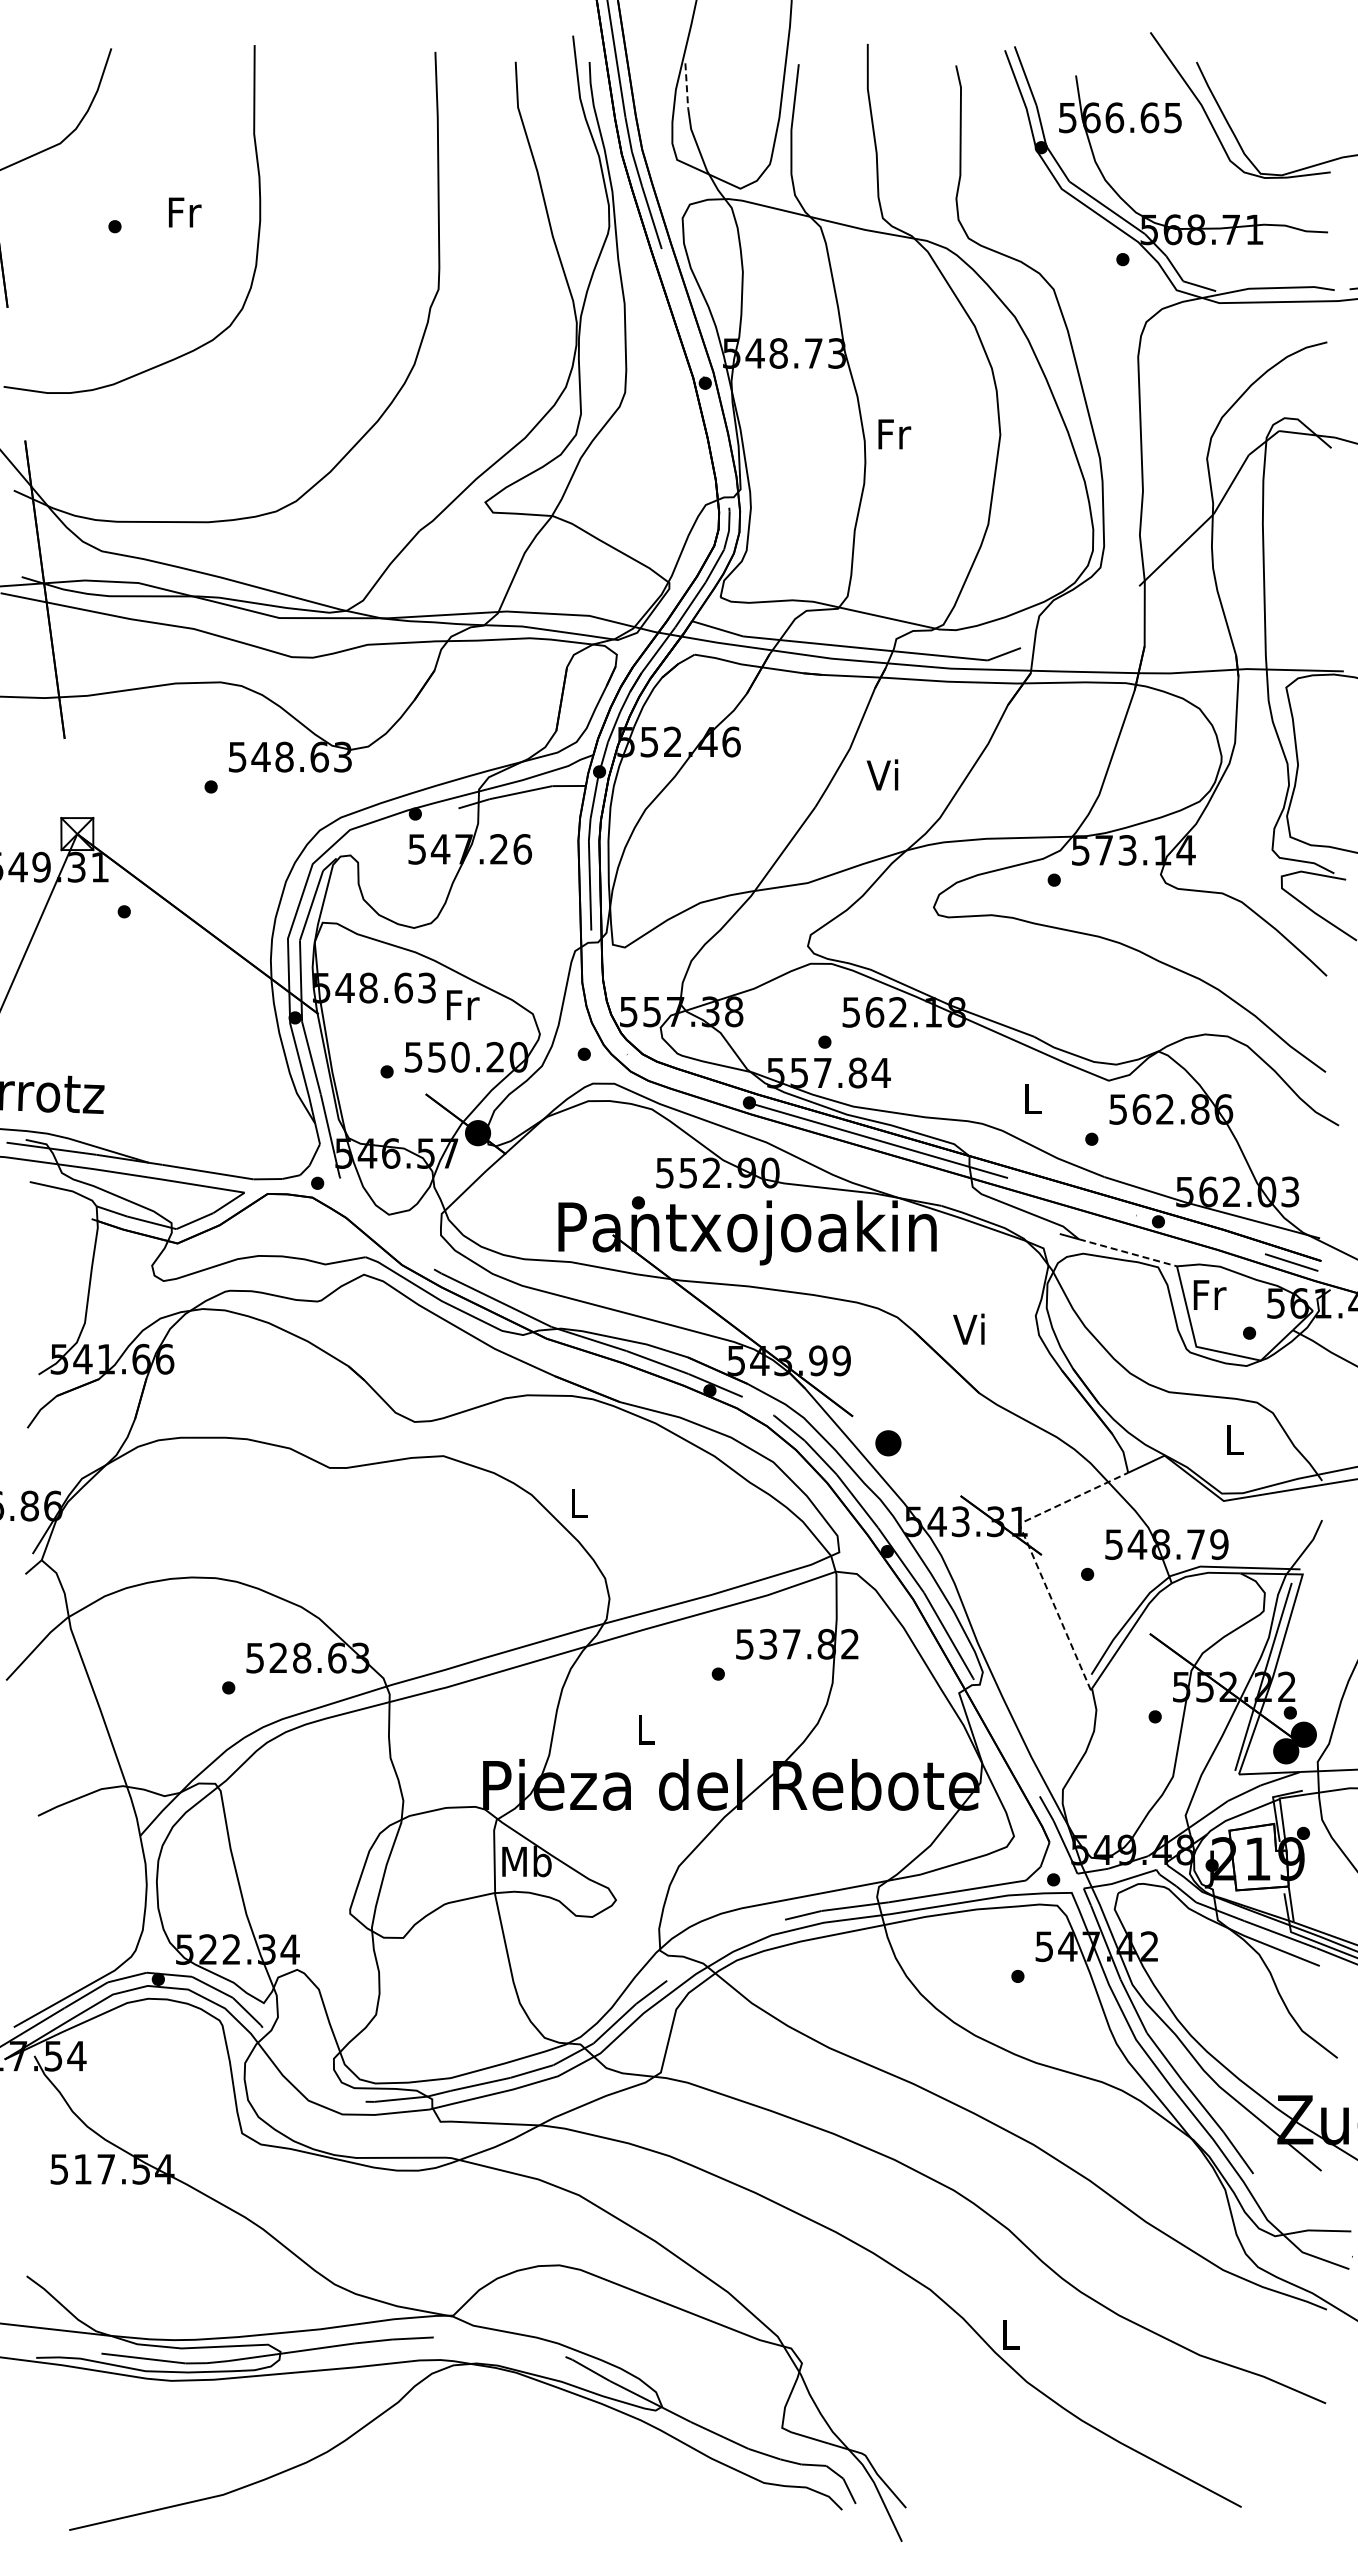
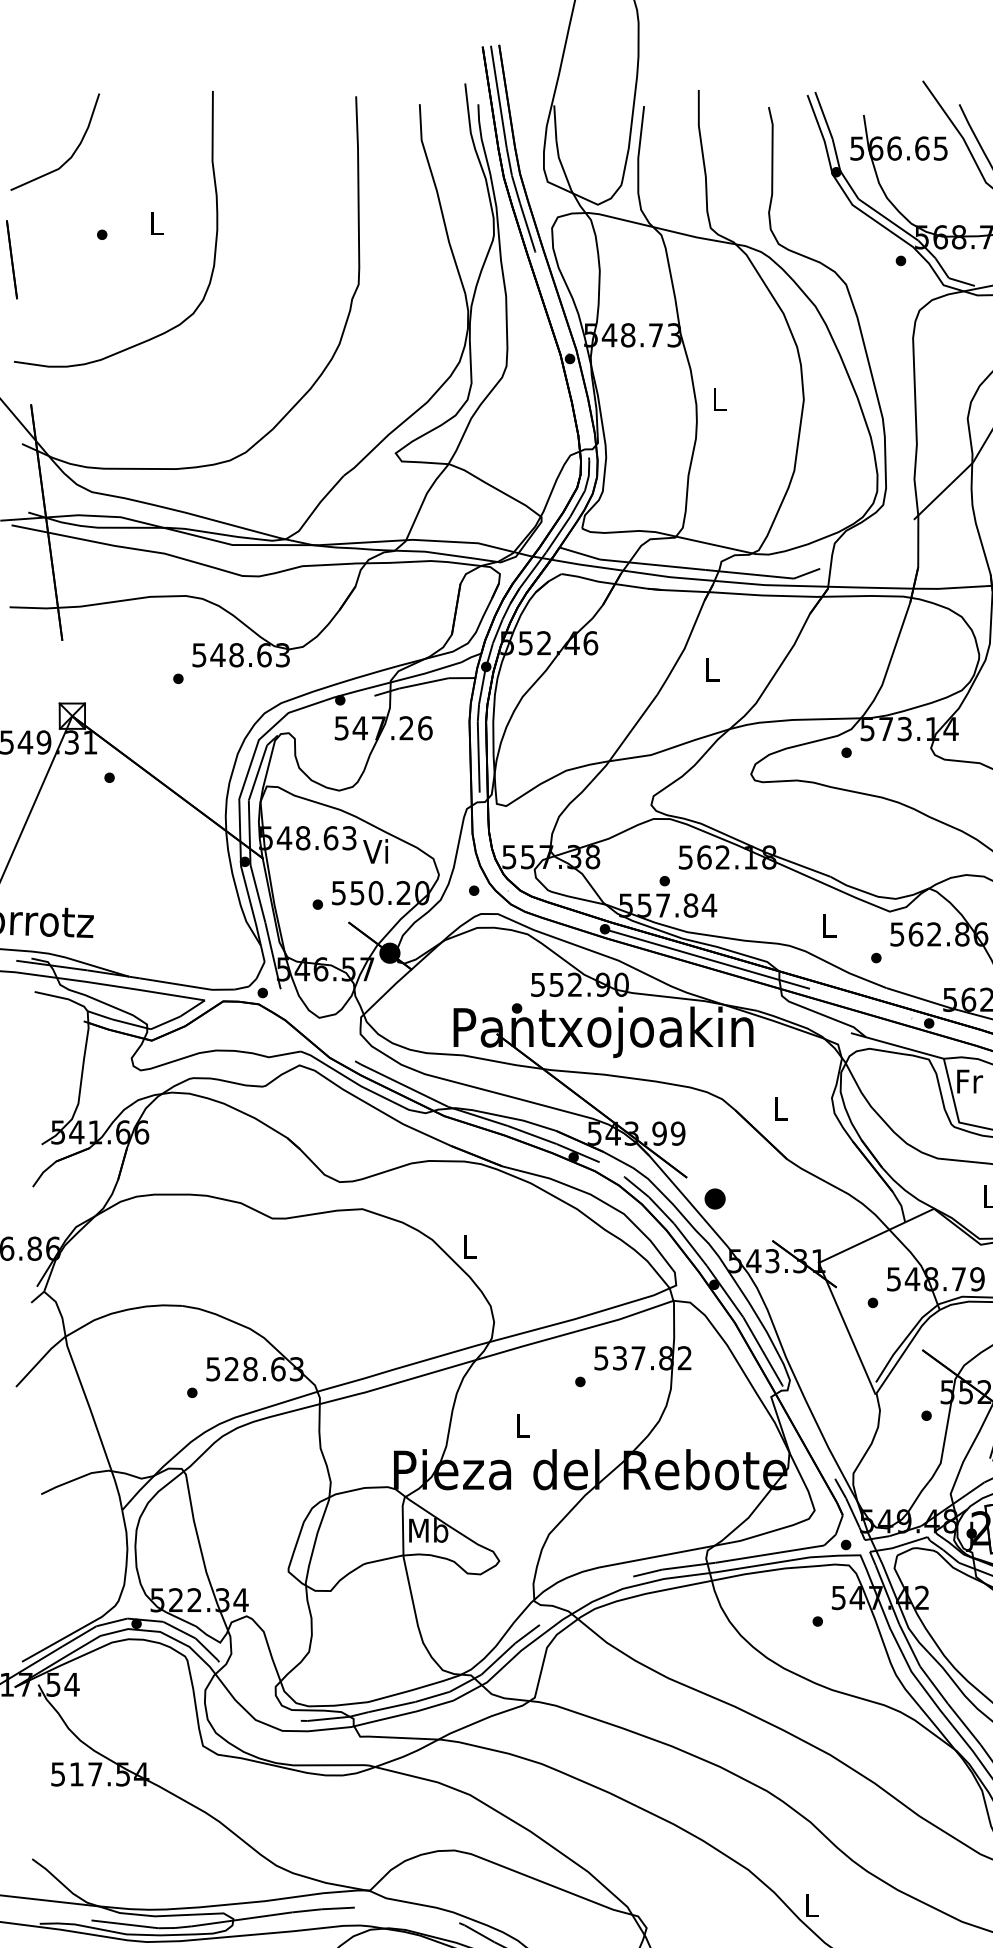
line: (686, 86) -> (555, 123), dashed -> solid
text: (184, 212) -> (157, 223), Fr -> L
text: (894, 434) -> (719, 399), Fr -> L
text: (882, 774) -> (710, 668), Vi -> L
text: (461, 1004) -> (376, 851), Fr -> Vi
line: (1127, 1252) -> (904, 1047), dashed -> solid
text: (968, 1328) -> (778, 1108), Vi -> L
line: (1031, 1551) -> (828, 1284), dashed -> solid

